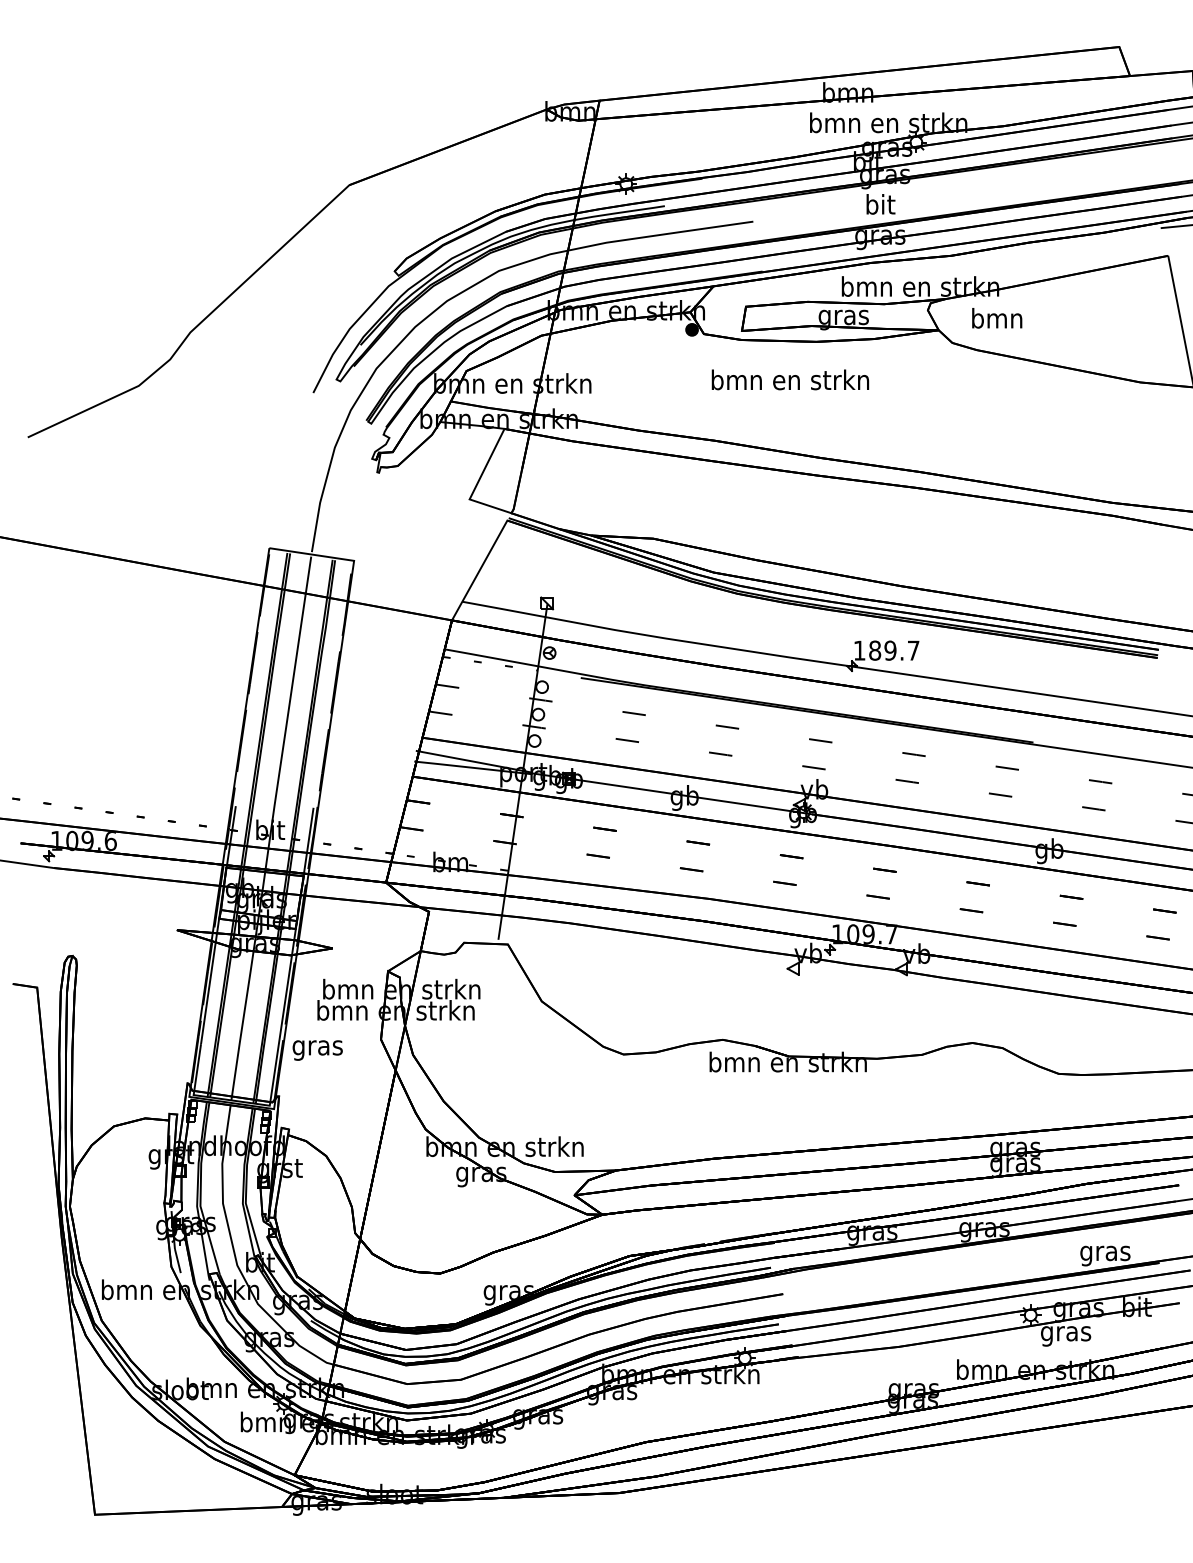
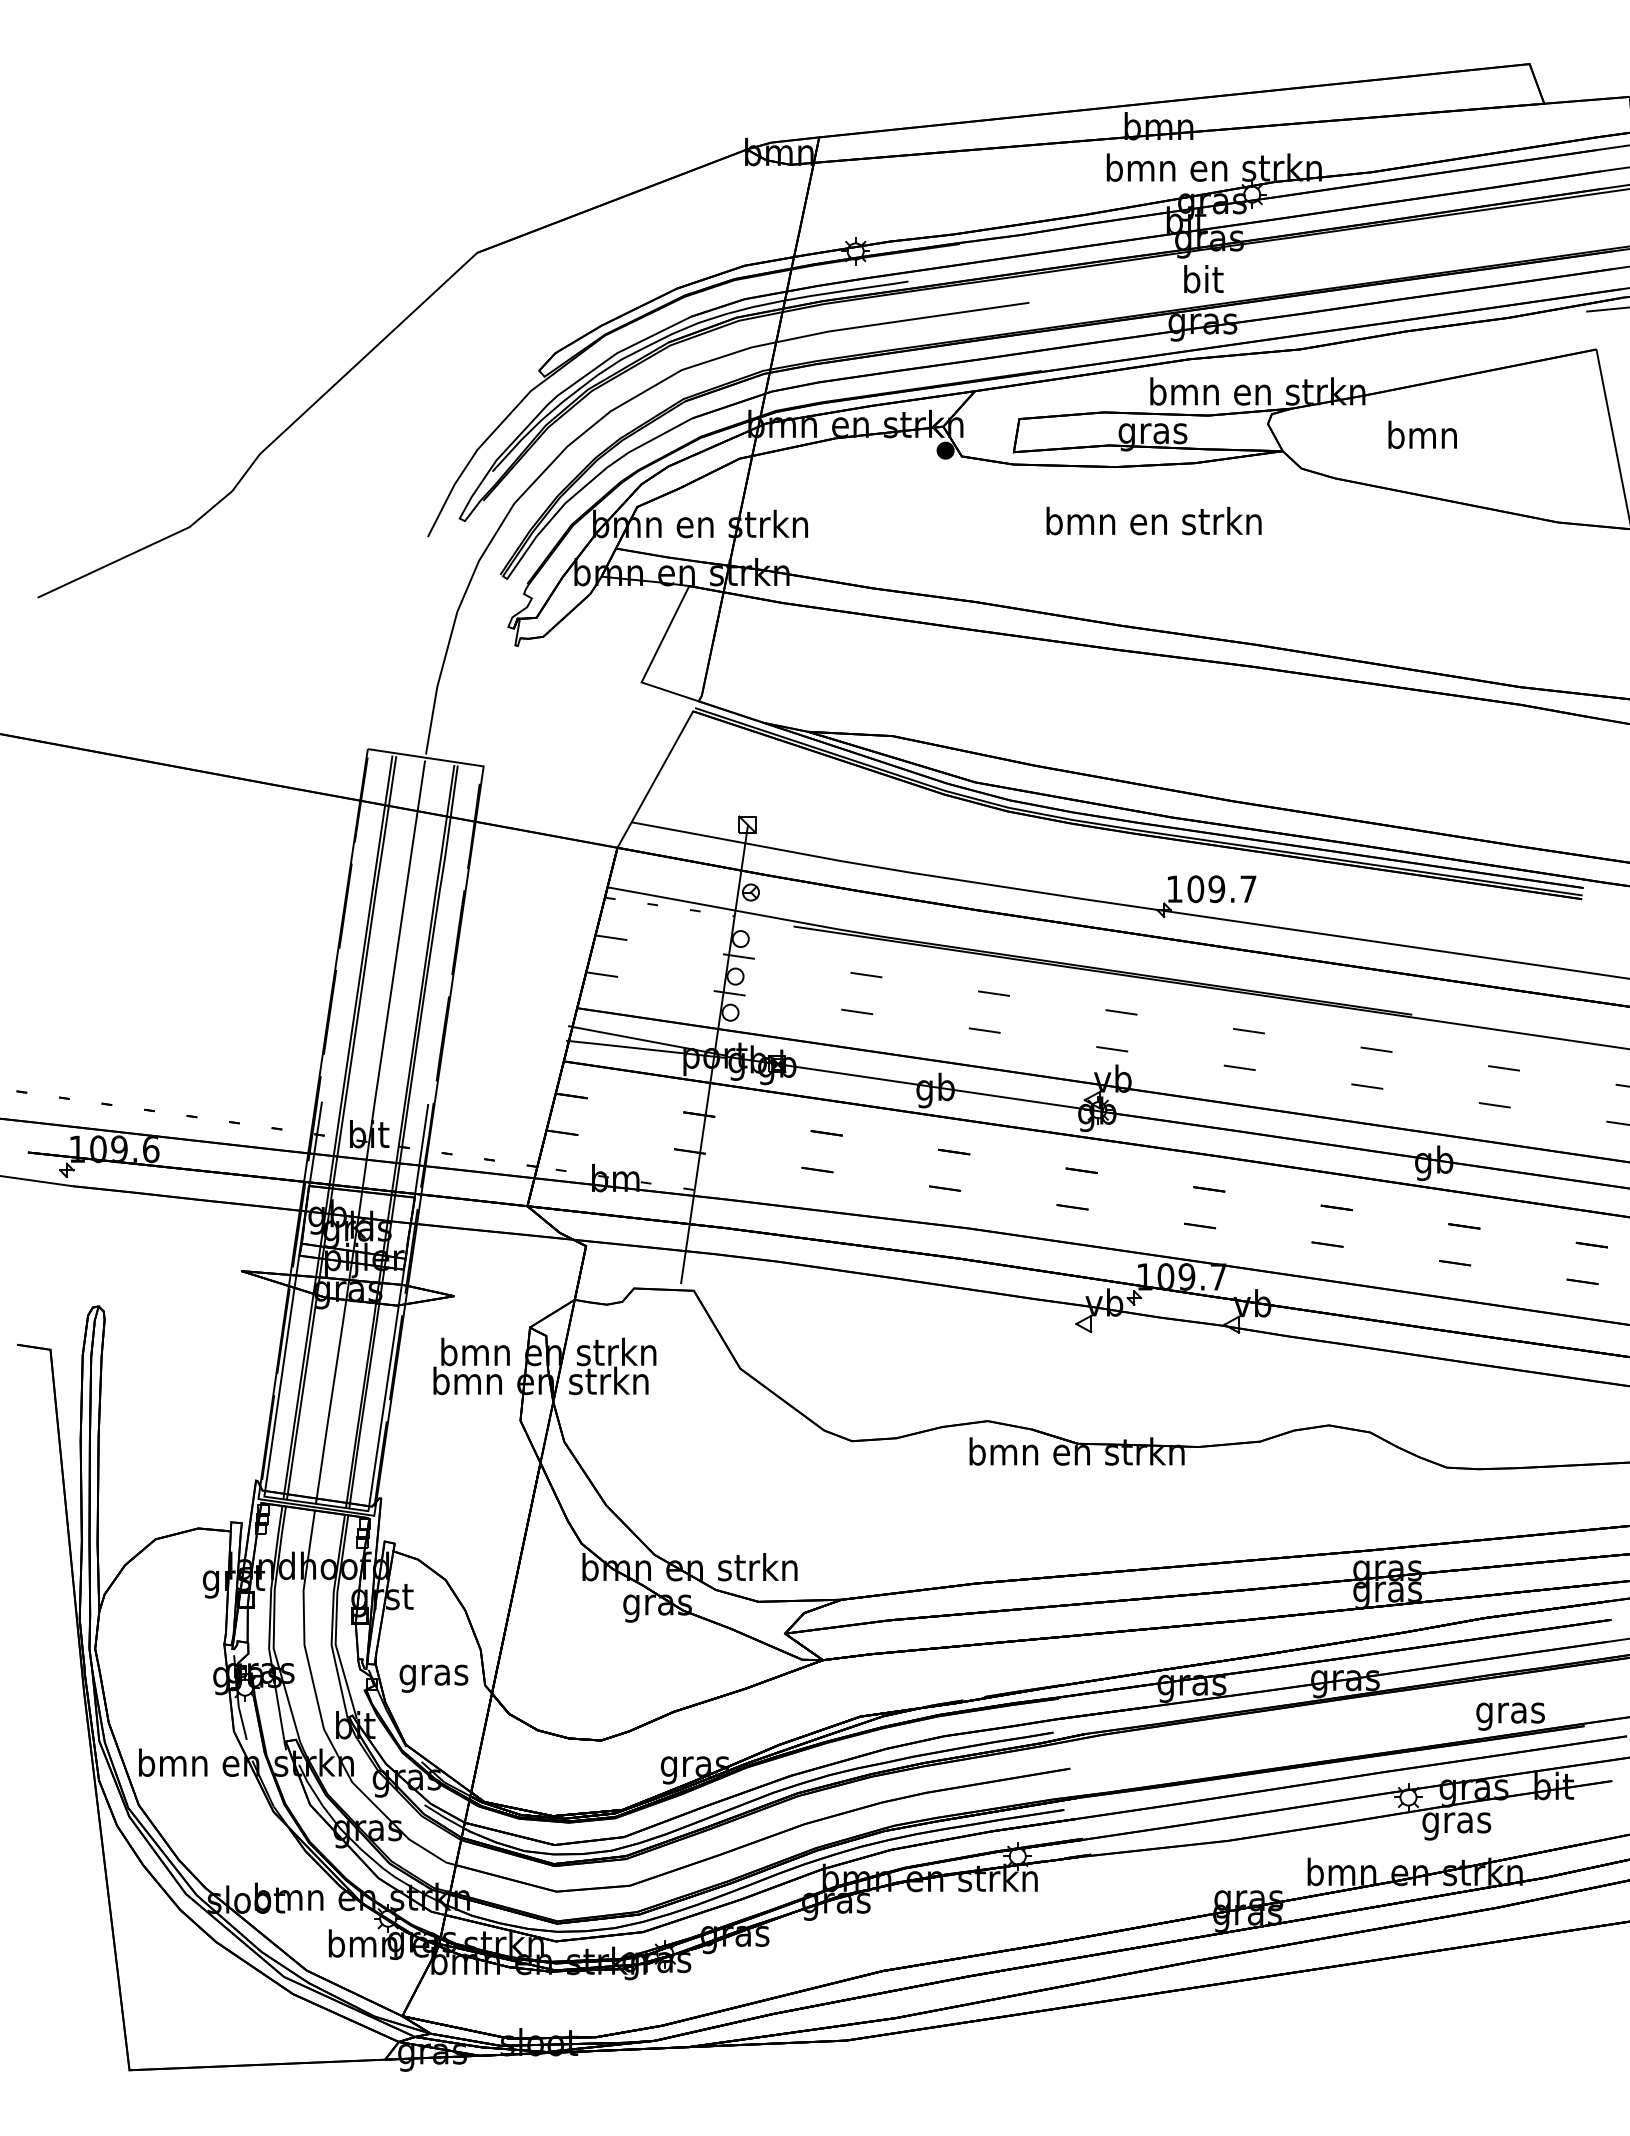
text: (997, 318) -> (1422, 434), moved
text: (790, 379) -> (1153, 520), moved
text: (874, 650) -> (1195, 888), 189.7 -> 109.7
text: (317, 1050) -> (433, 1678), moved

